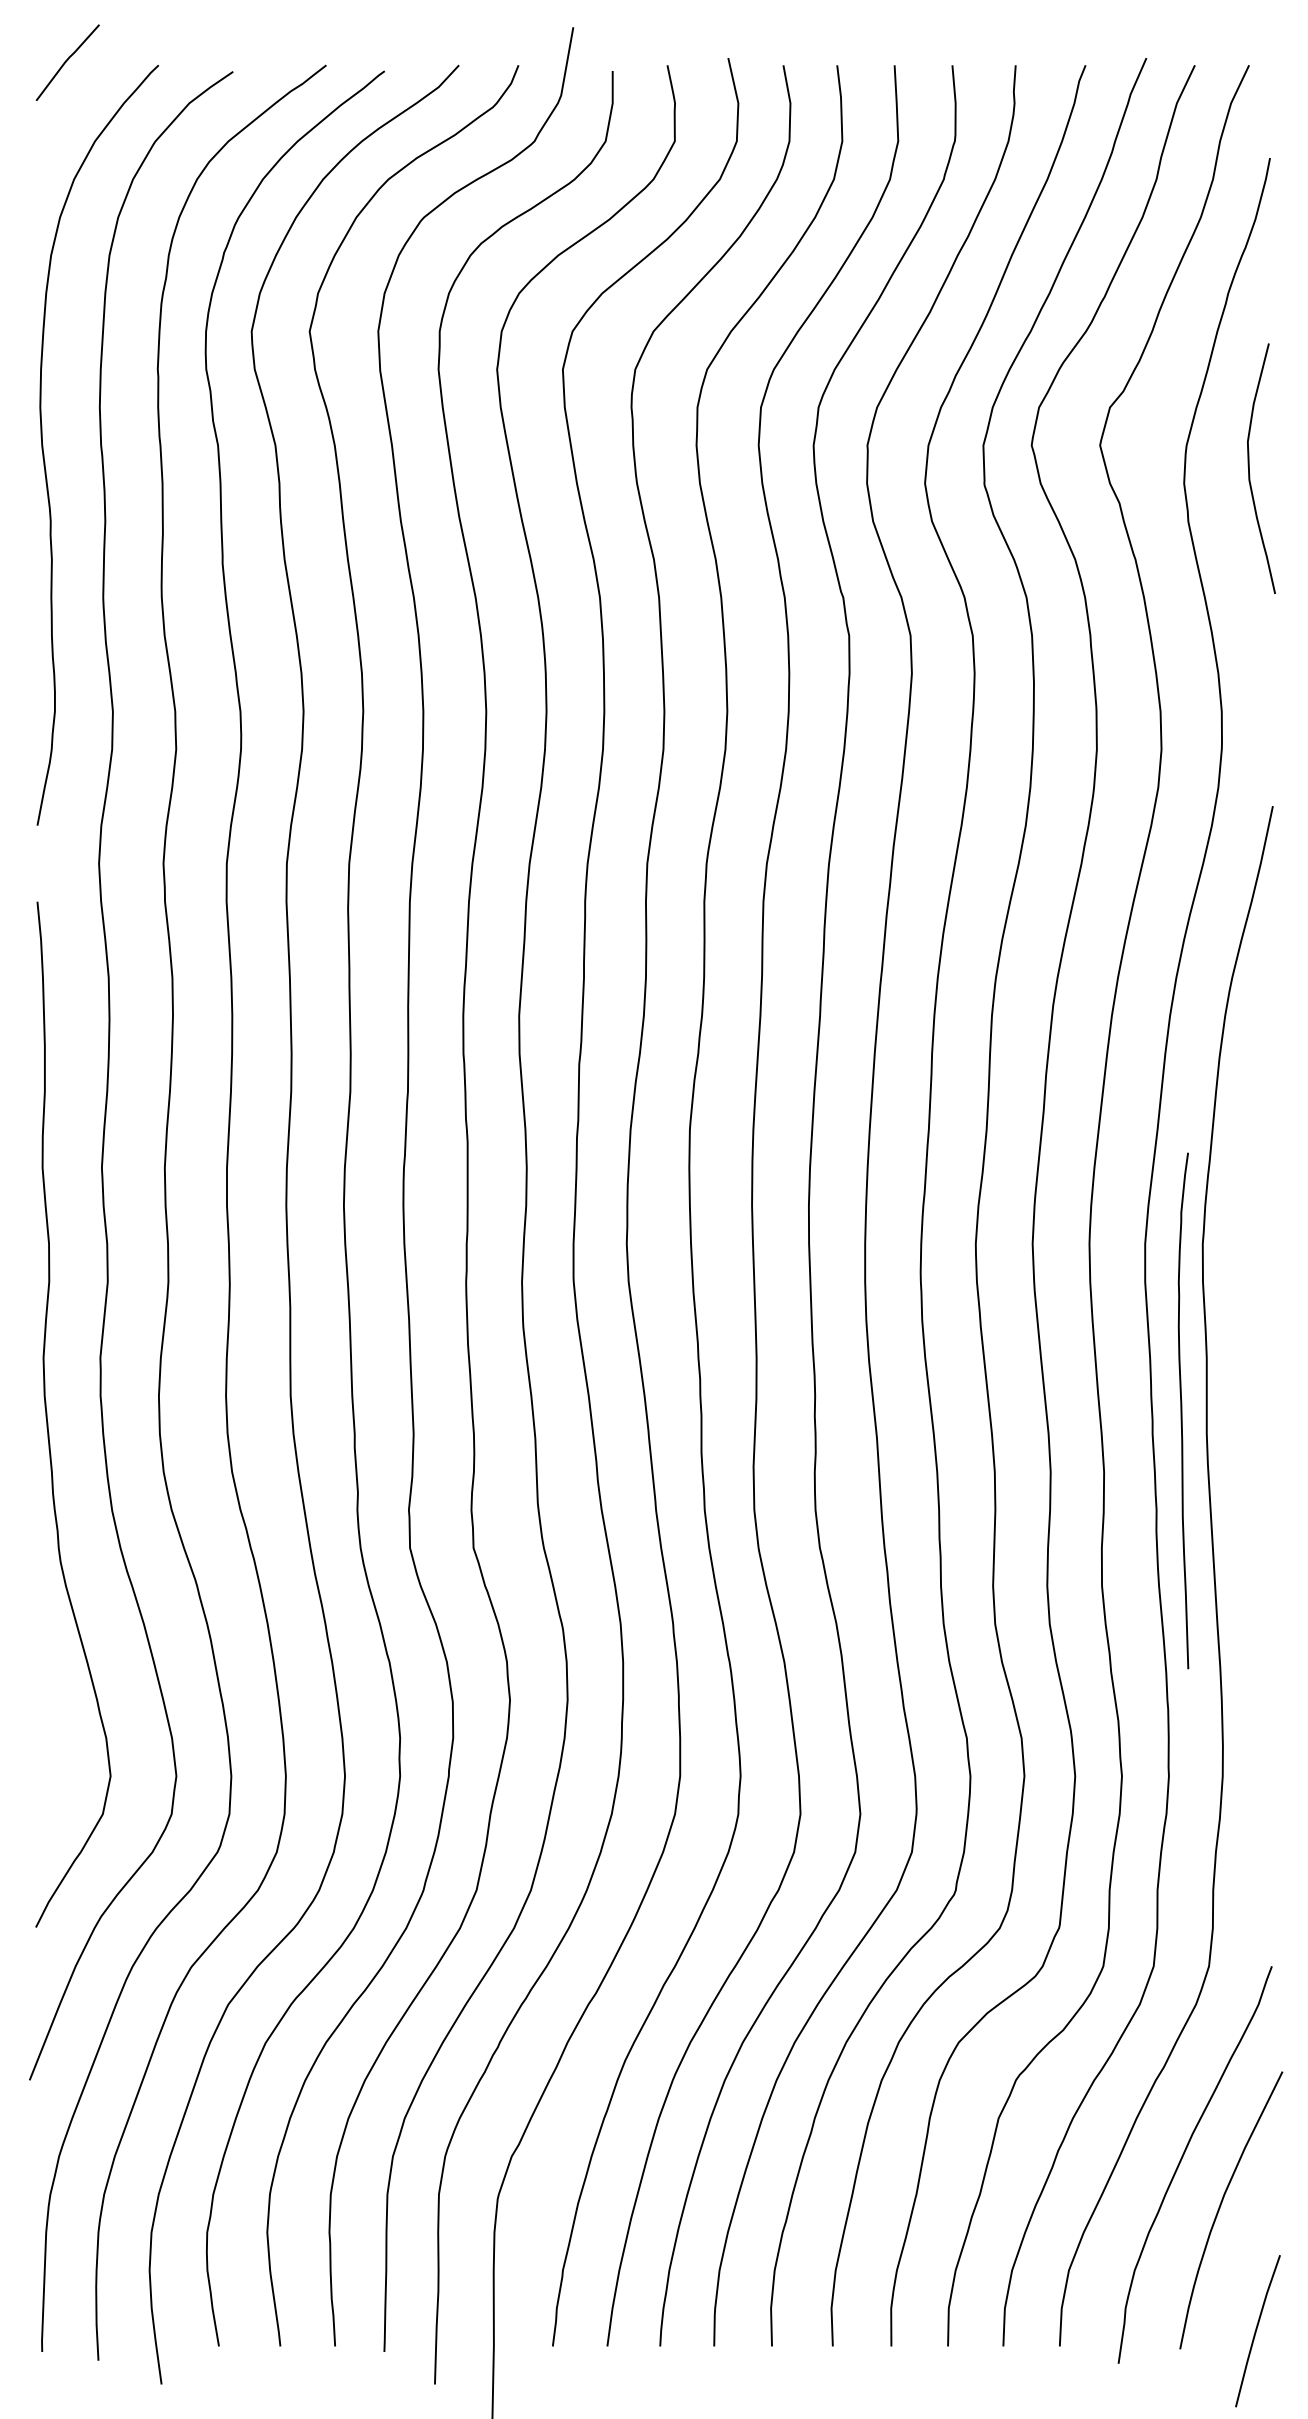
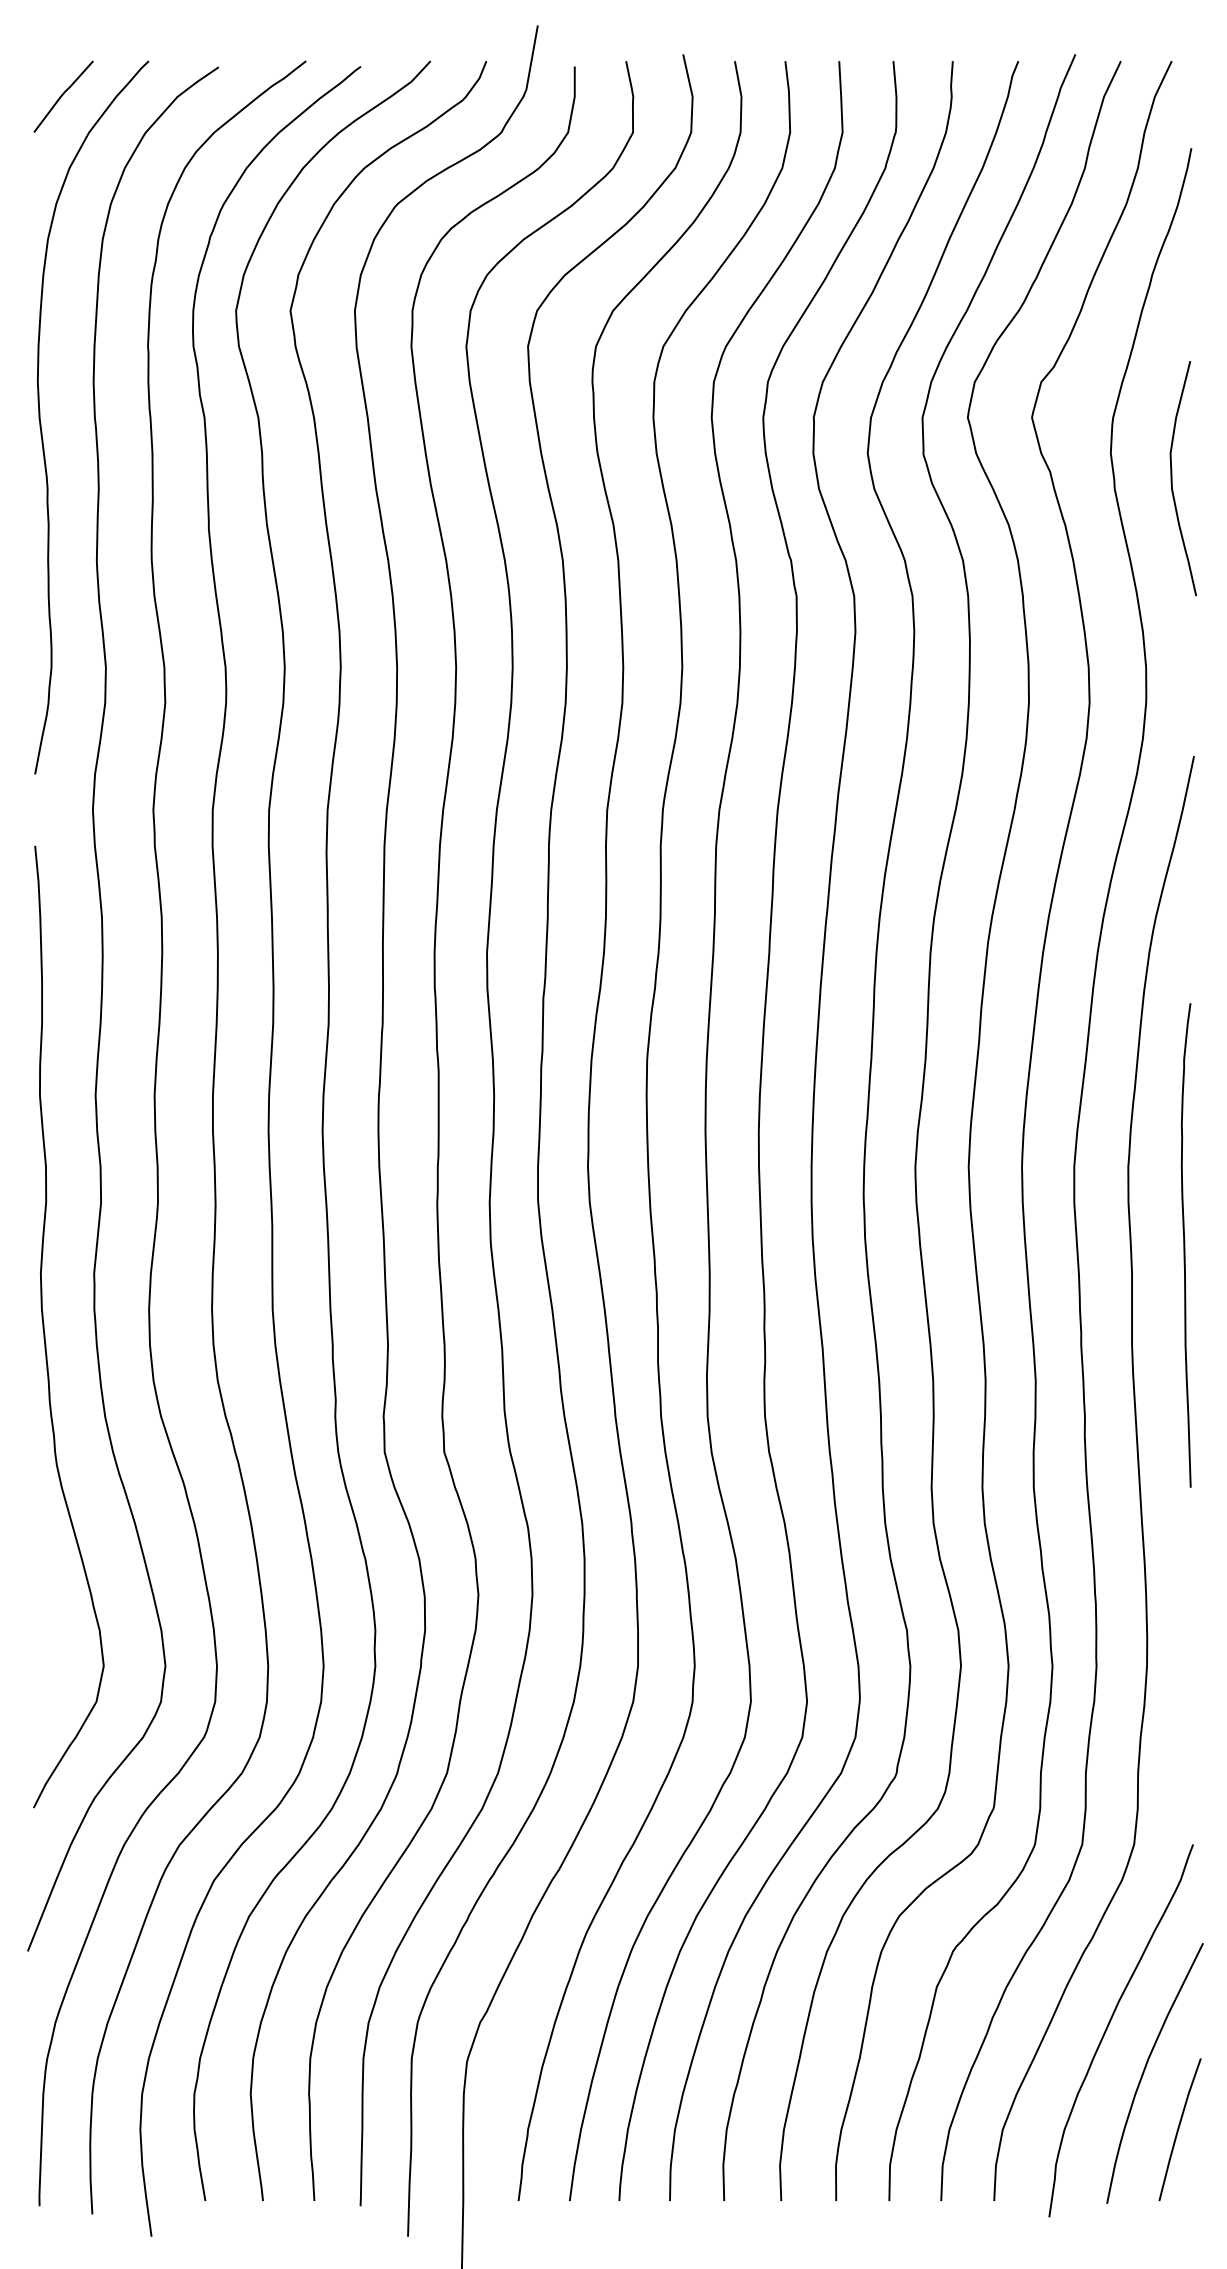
line: (67, 61) -> (63, 95), moved
curve: (1249, 468) -> (1172, 478), moved
curve: (1182, 1410) -> (1185, 1245), moved
line: (1257, 2330) -> (1179, 2129), moved

